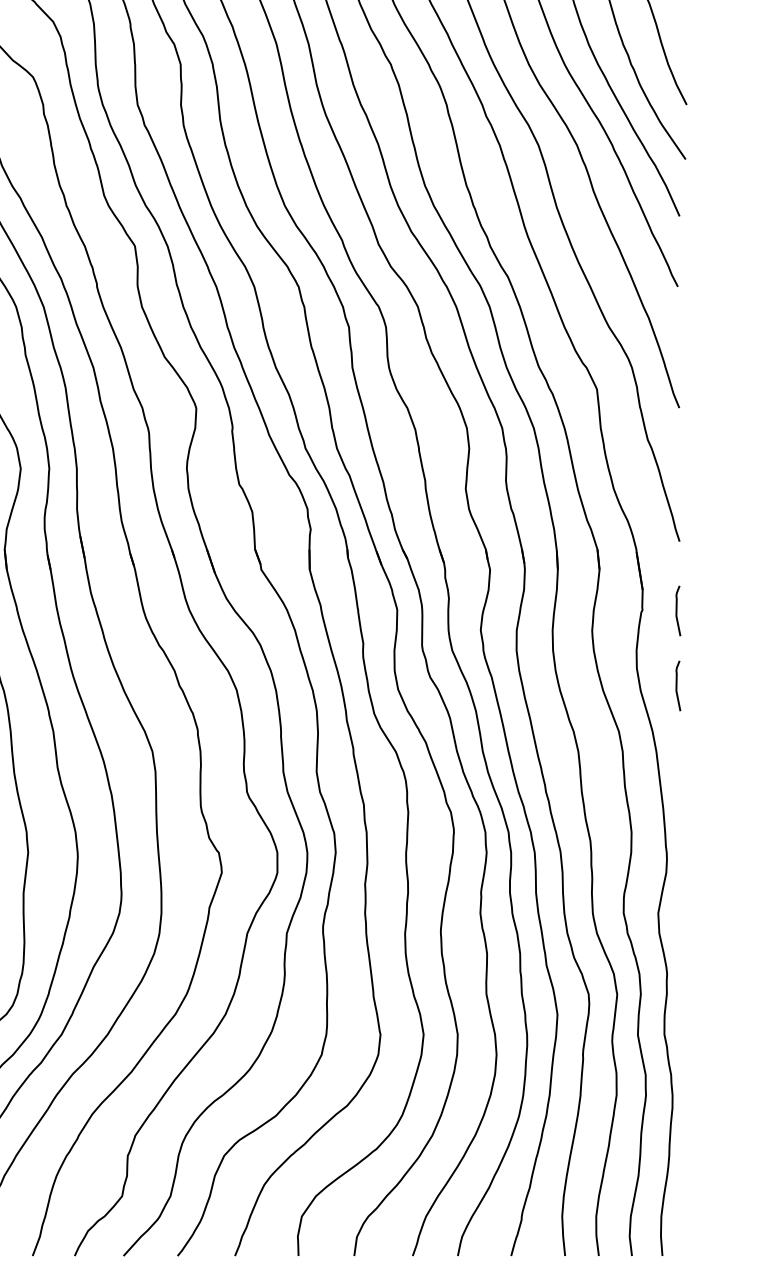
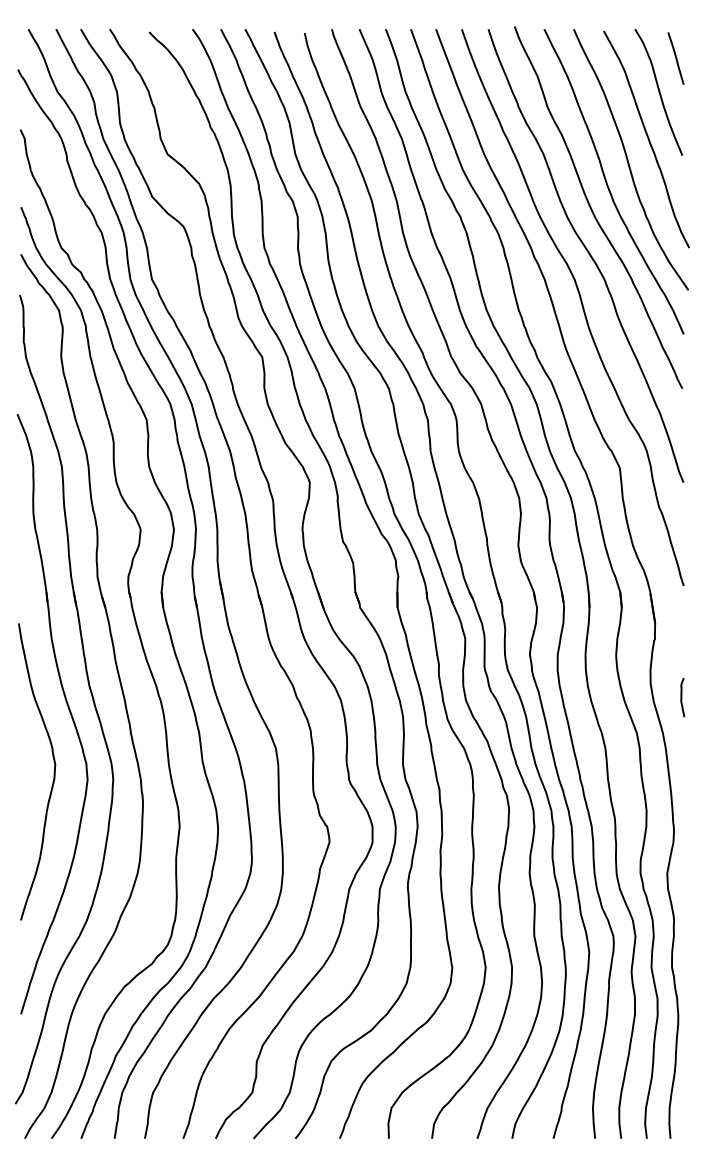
curve: (677, 610) -> (682, 639), removed

